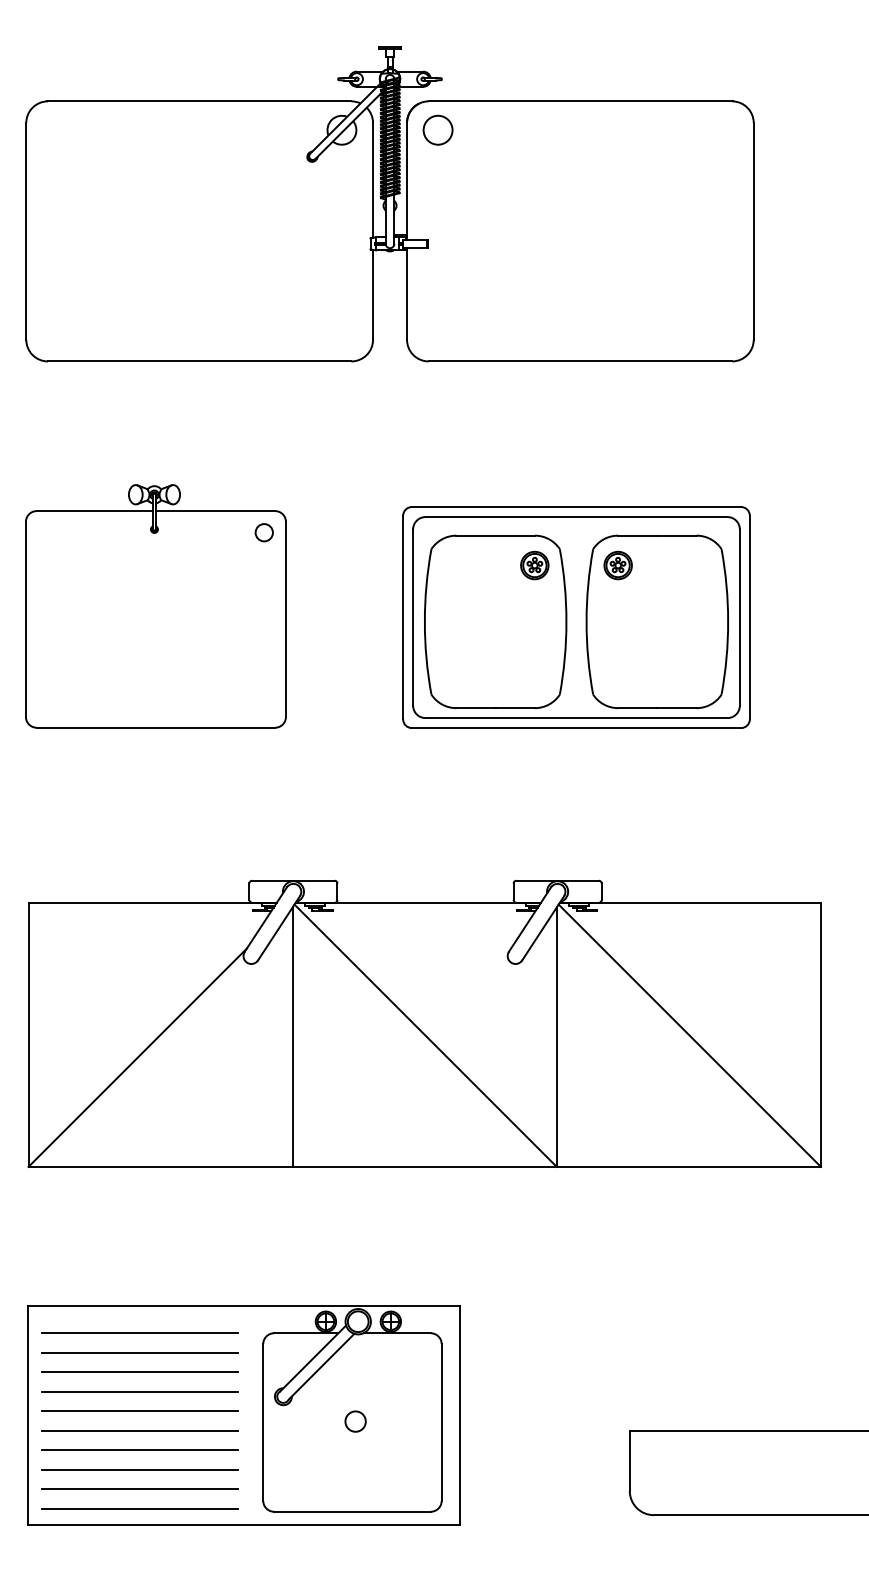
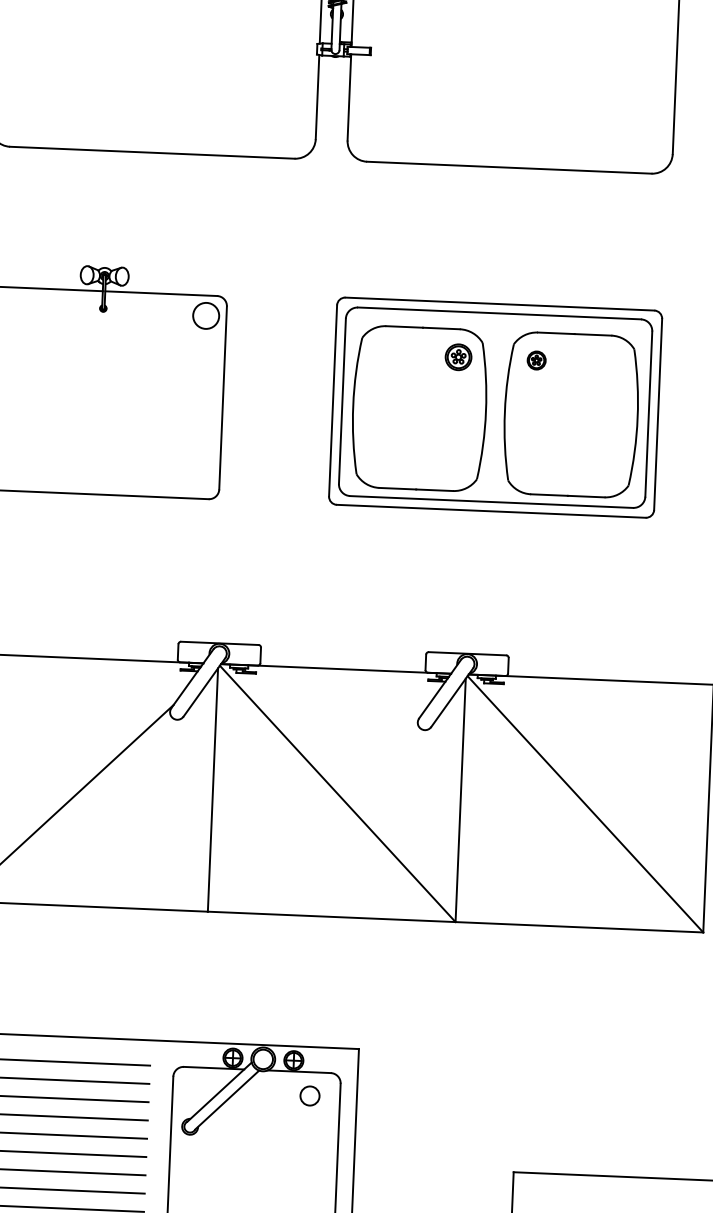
circle: (263, 532) -> (205, 315), size x1.6
part: (617, 565) -> (536, 360), size x0.7
circle: (355, 1421) -> (309, 1095), moved

